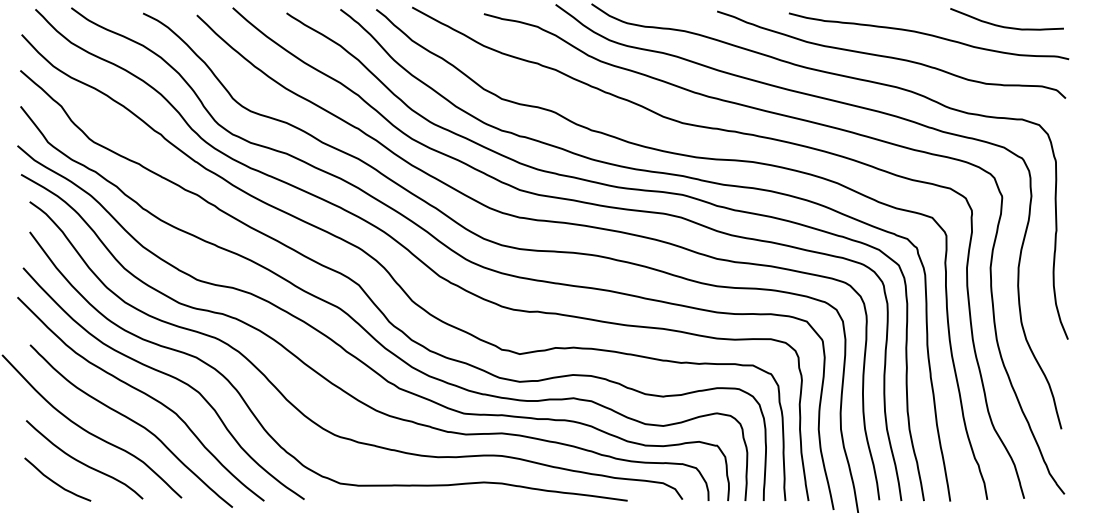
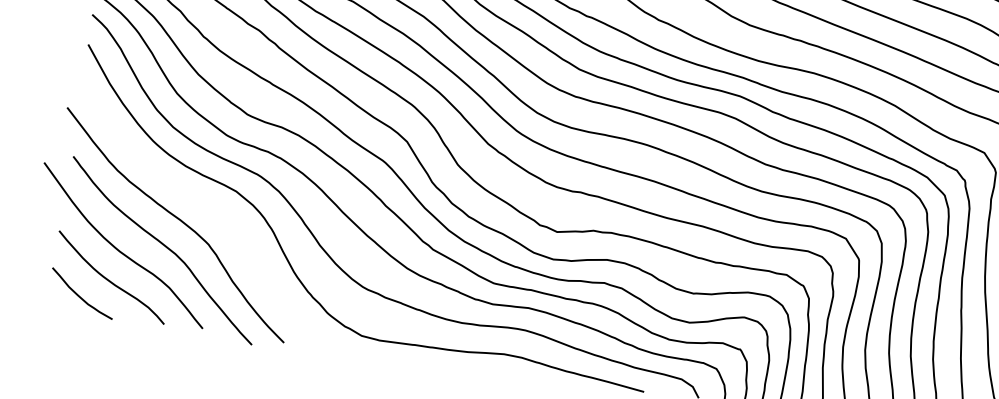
curve: (166, 375) -> (204, 205), removed

